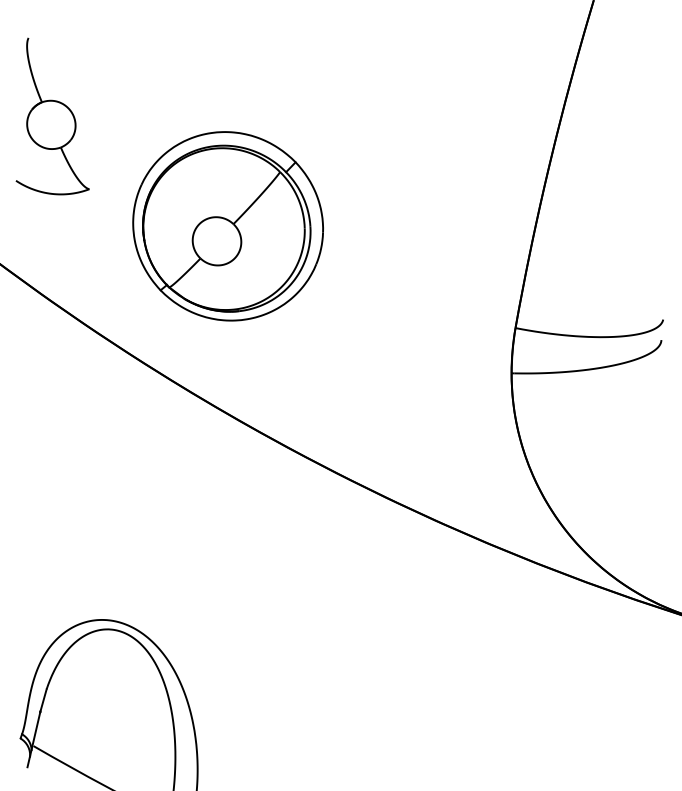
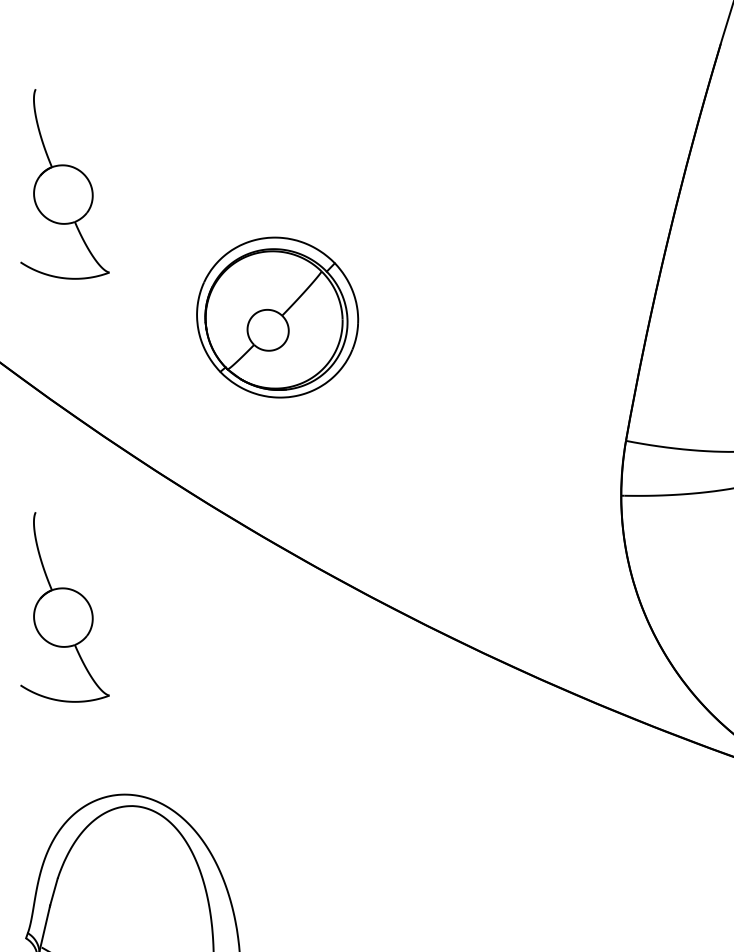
part: (227, 226) -> (276, 317), size x0.7
part: (52, 465) -> (64, 607), added

